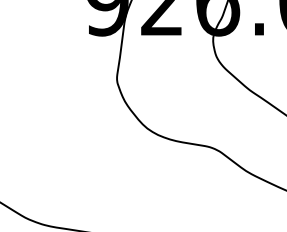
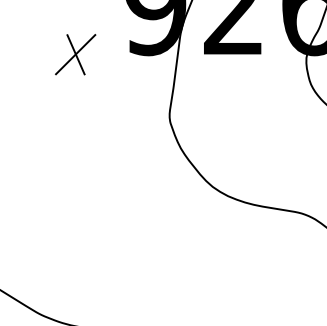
part: (50, 35) -> (74, 54), added

